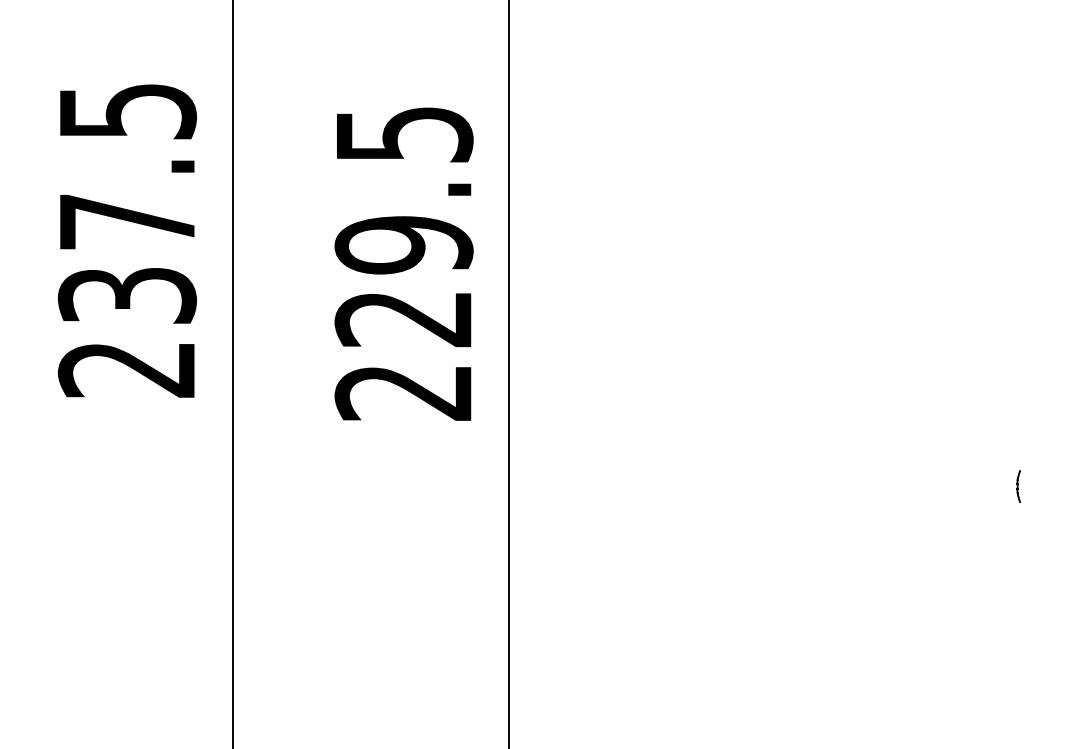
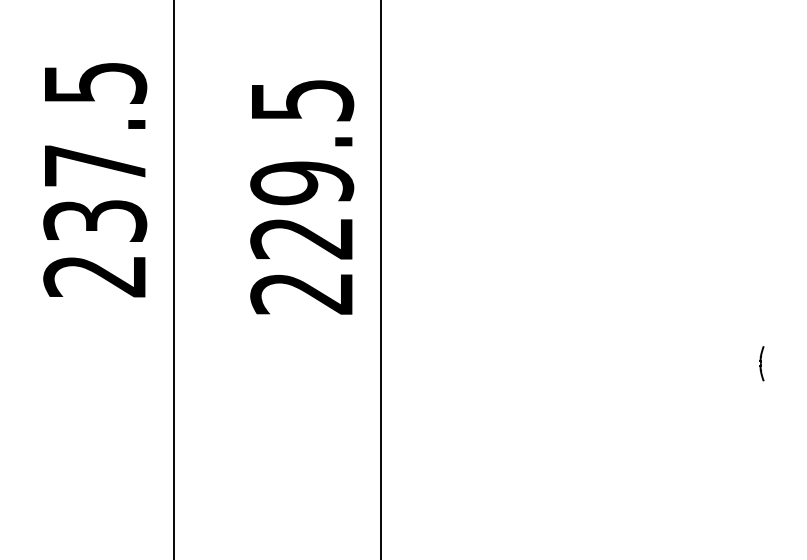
part: (1018, 486) -> (761, 363), size x1.43

